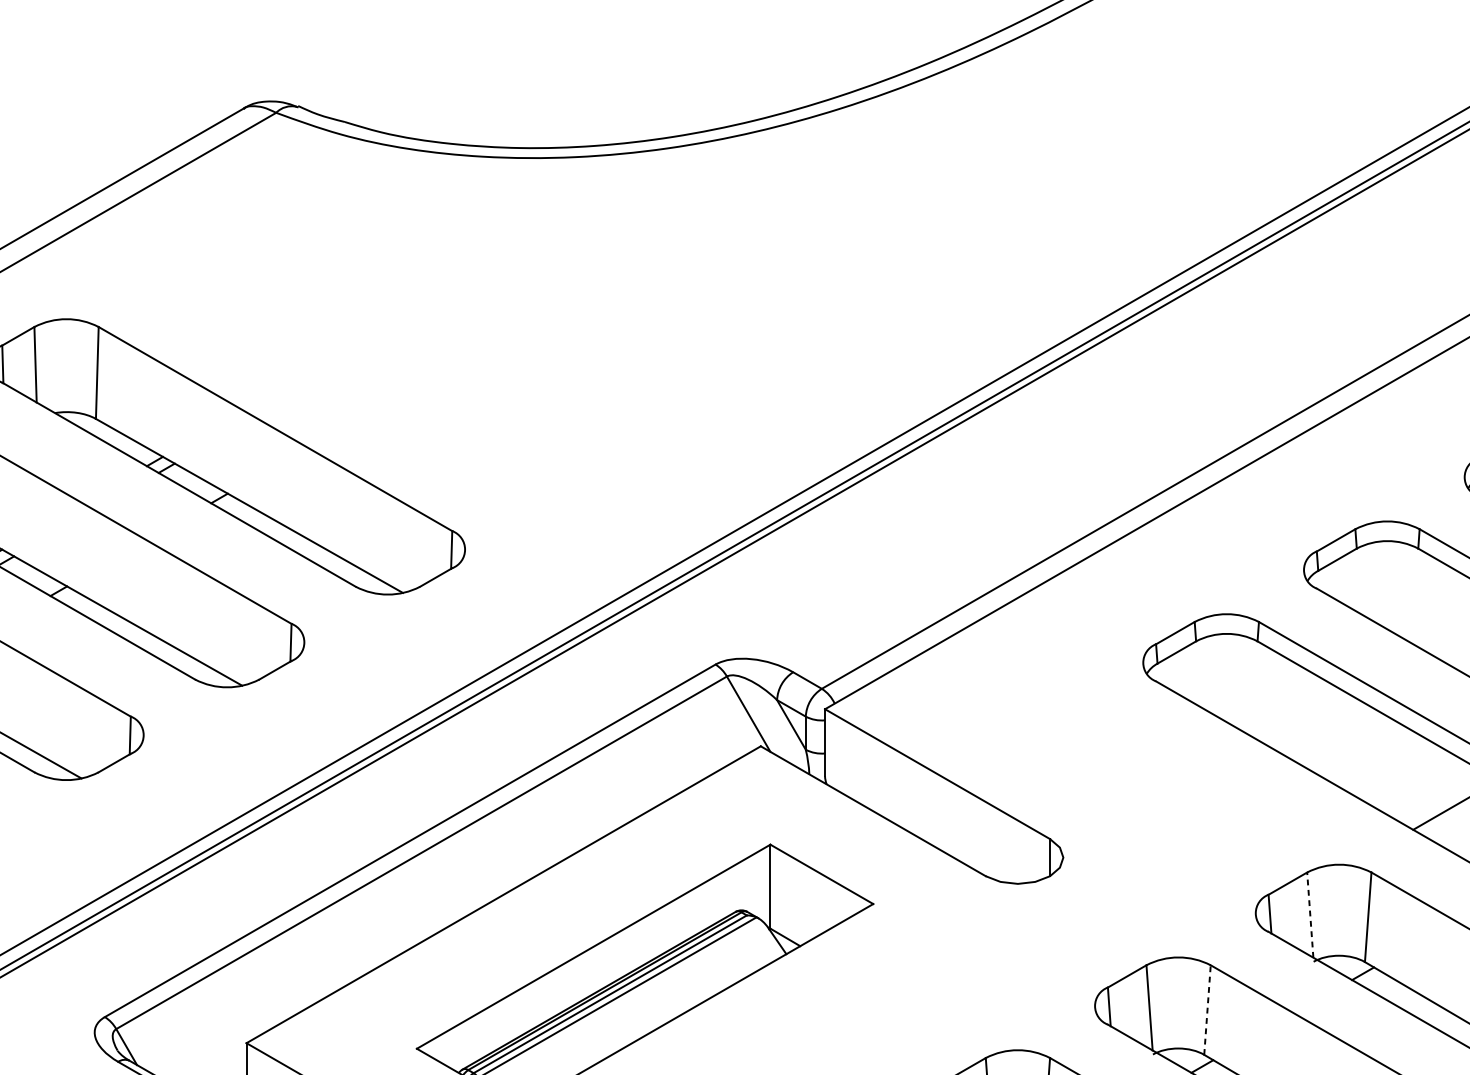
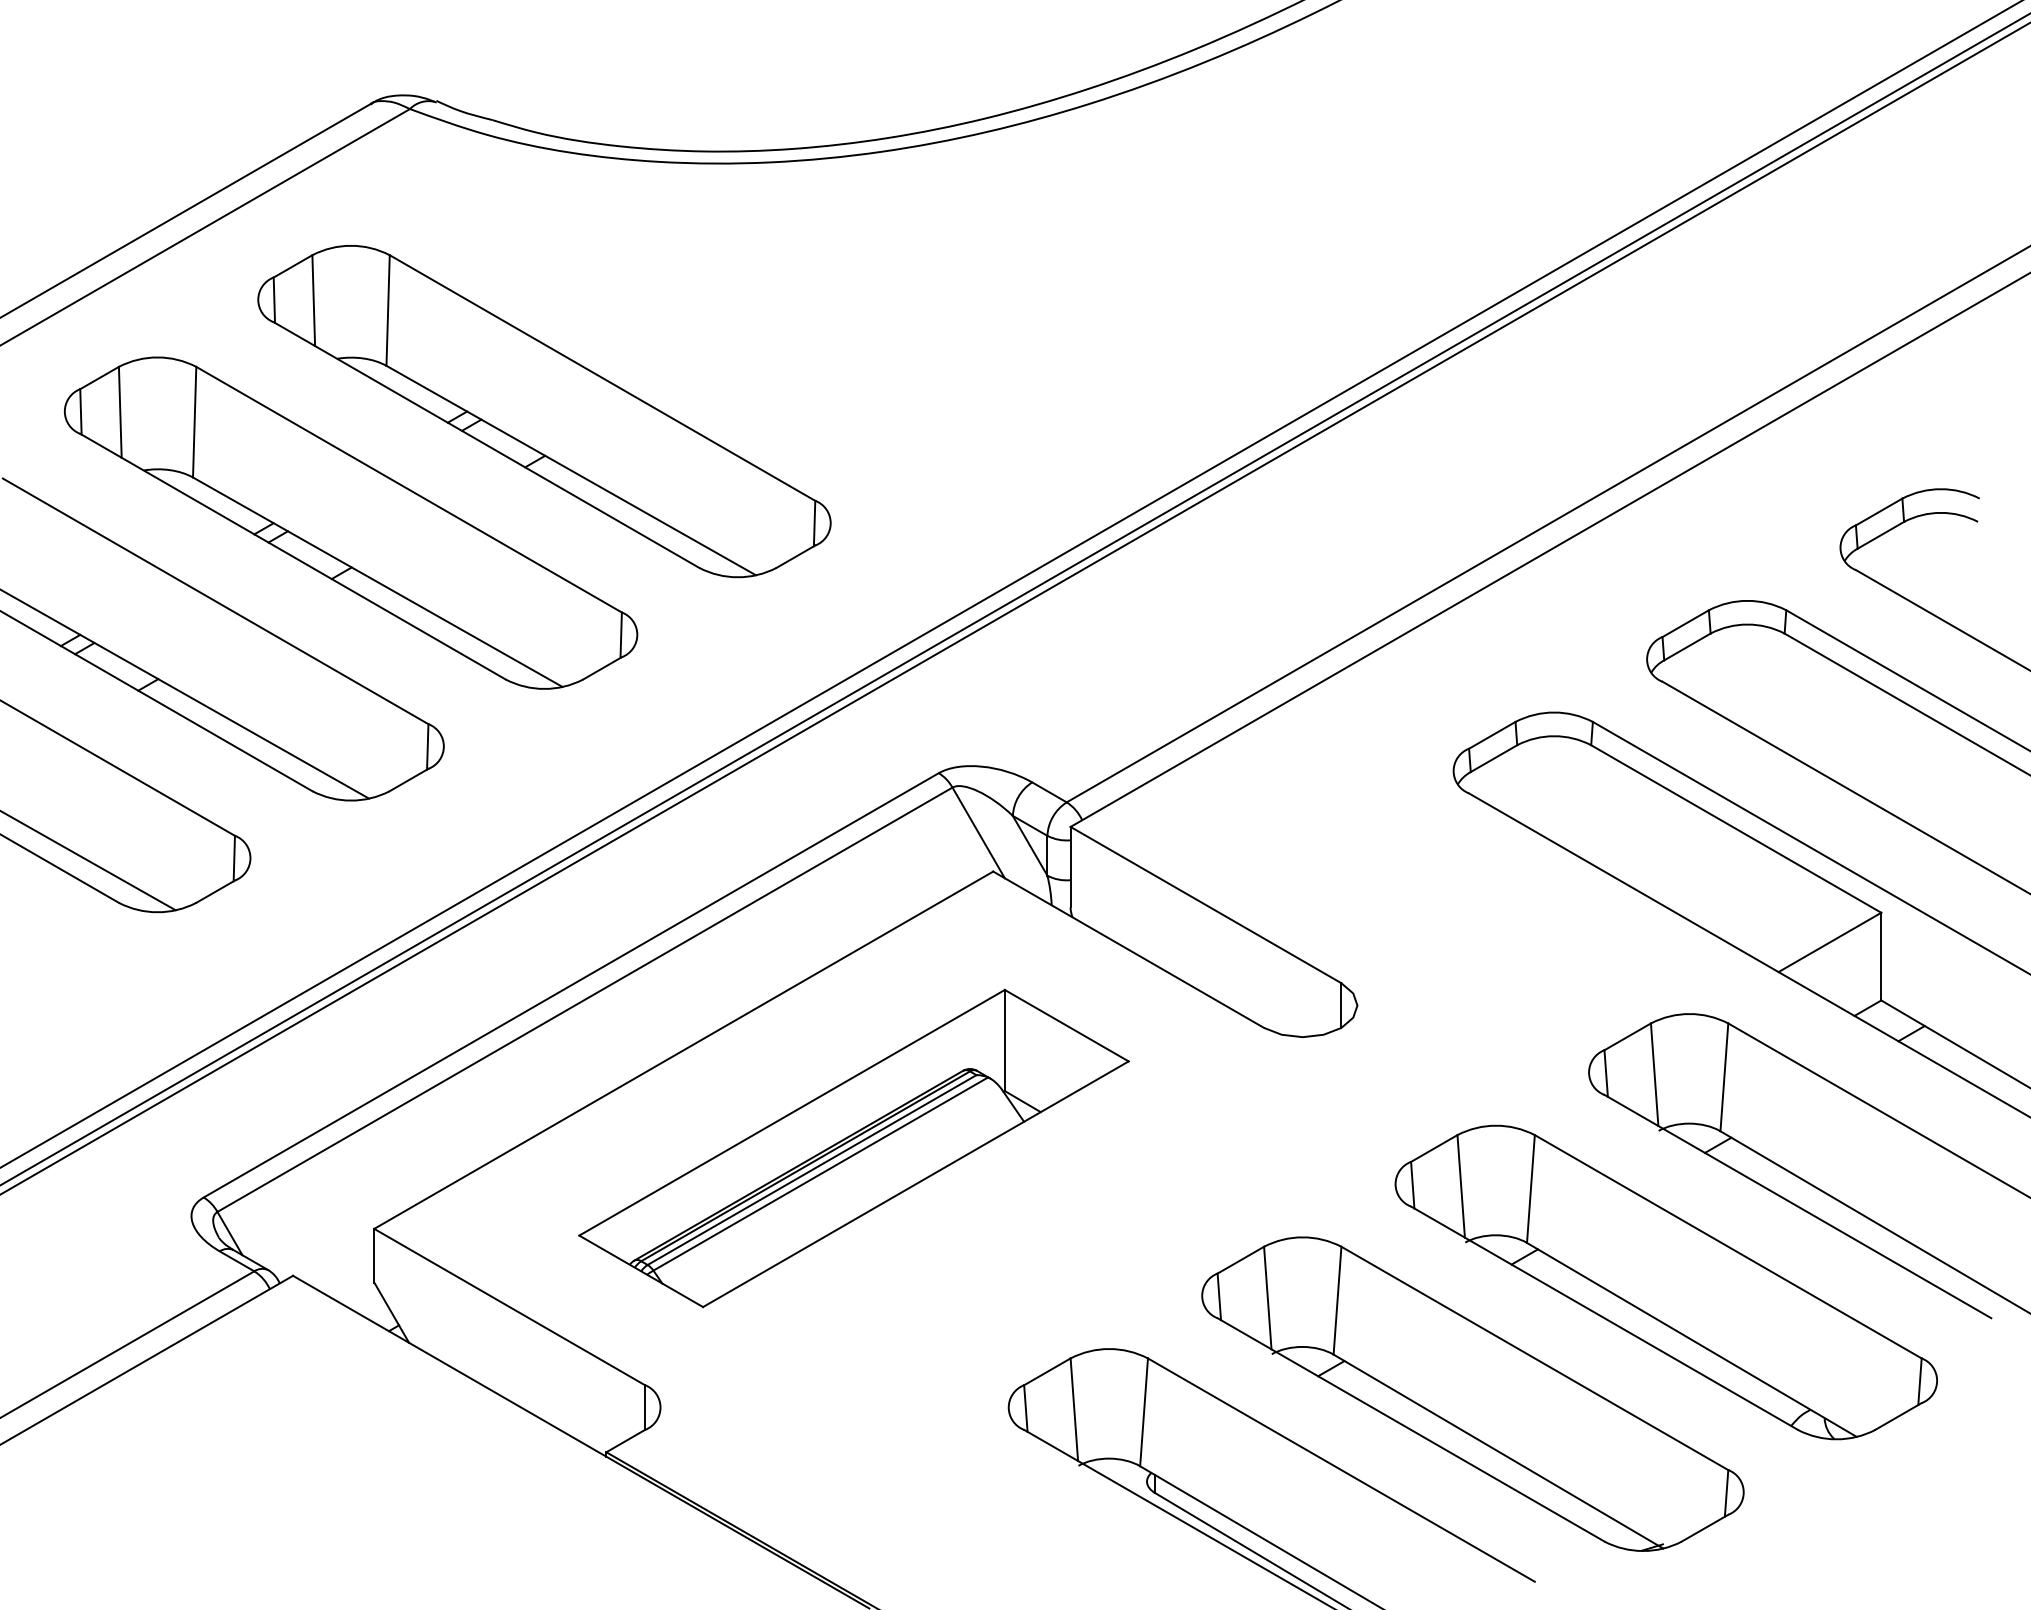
part: (387, 364) -> (544, 411), added
line: (1310, 914) -> (1654, 1074), dashed -> solid
line: (1207, 1009) -> (1530, 1188), dashed -> solid

